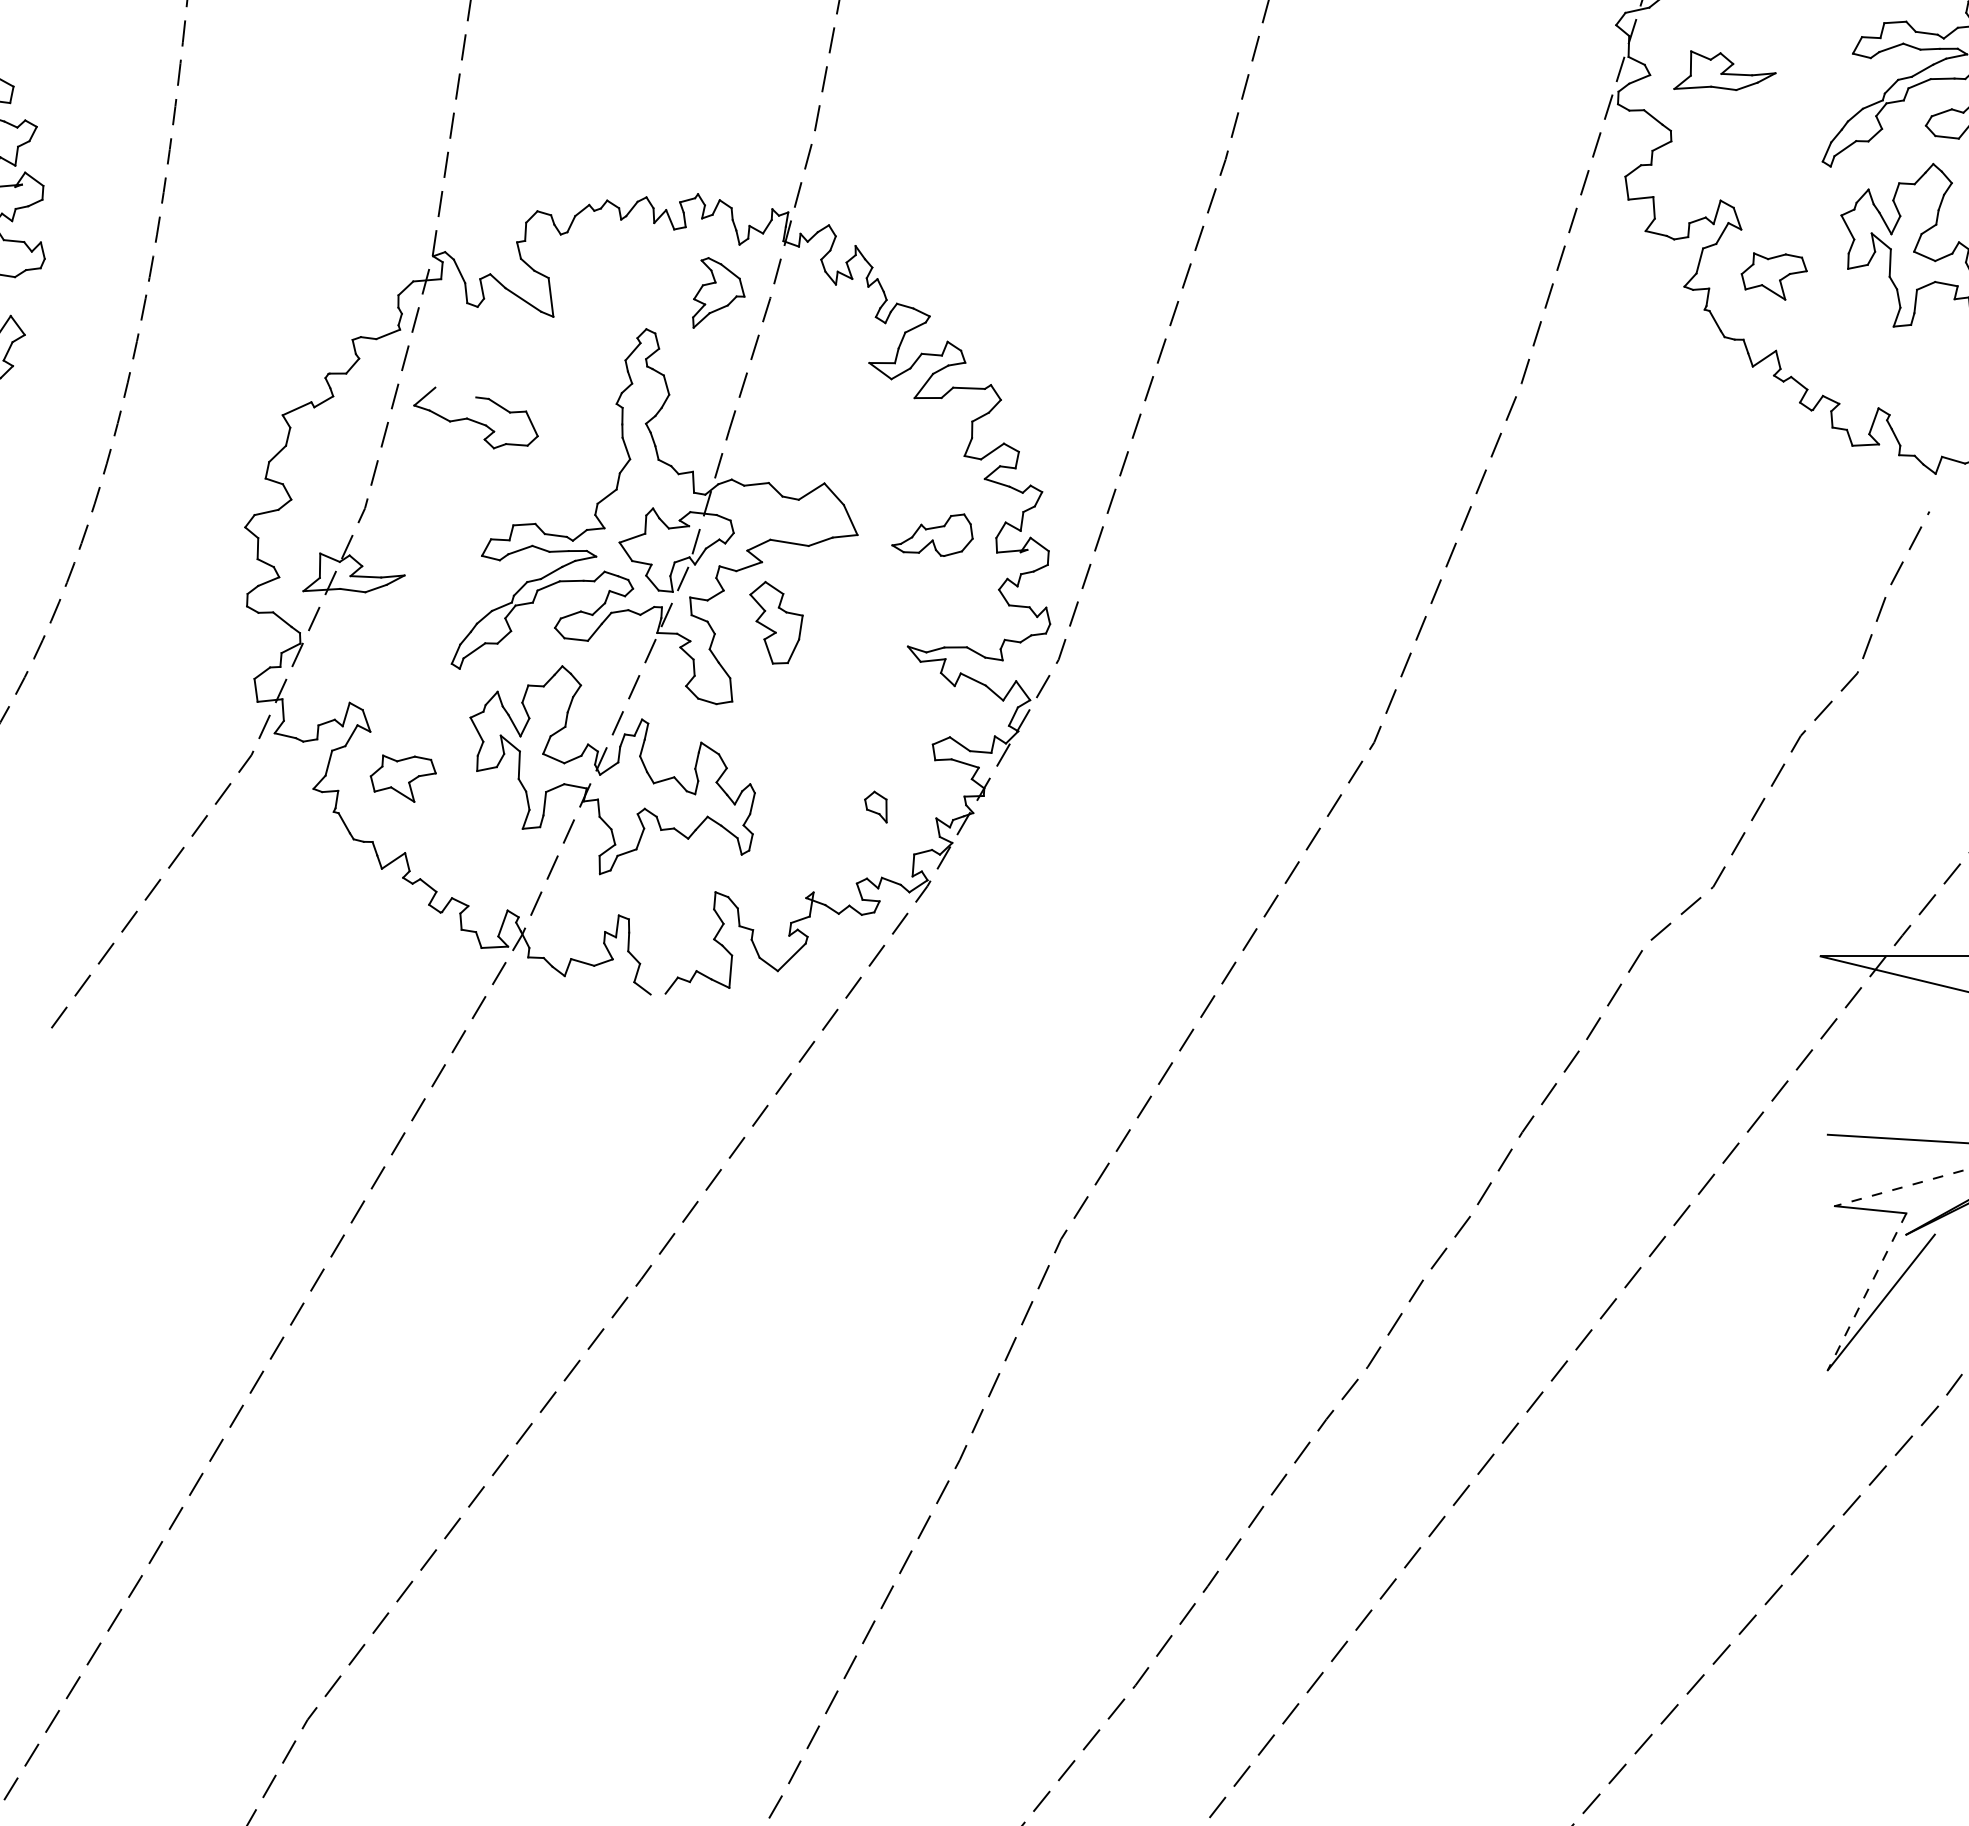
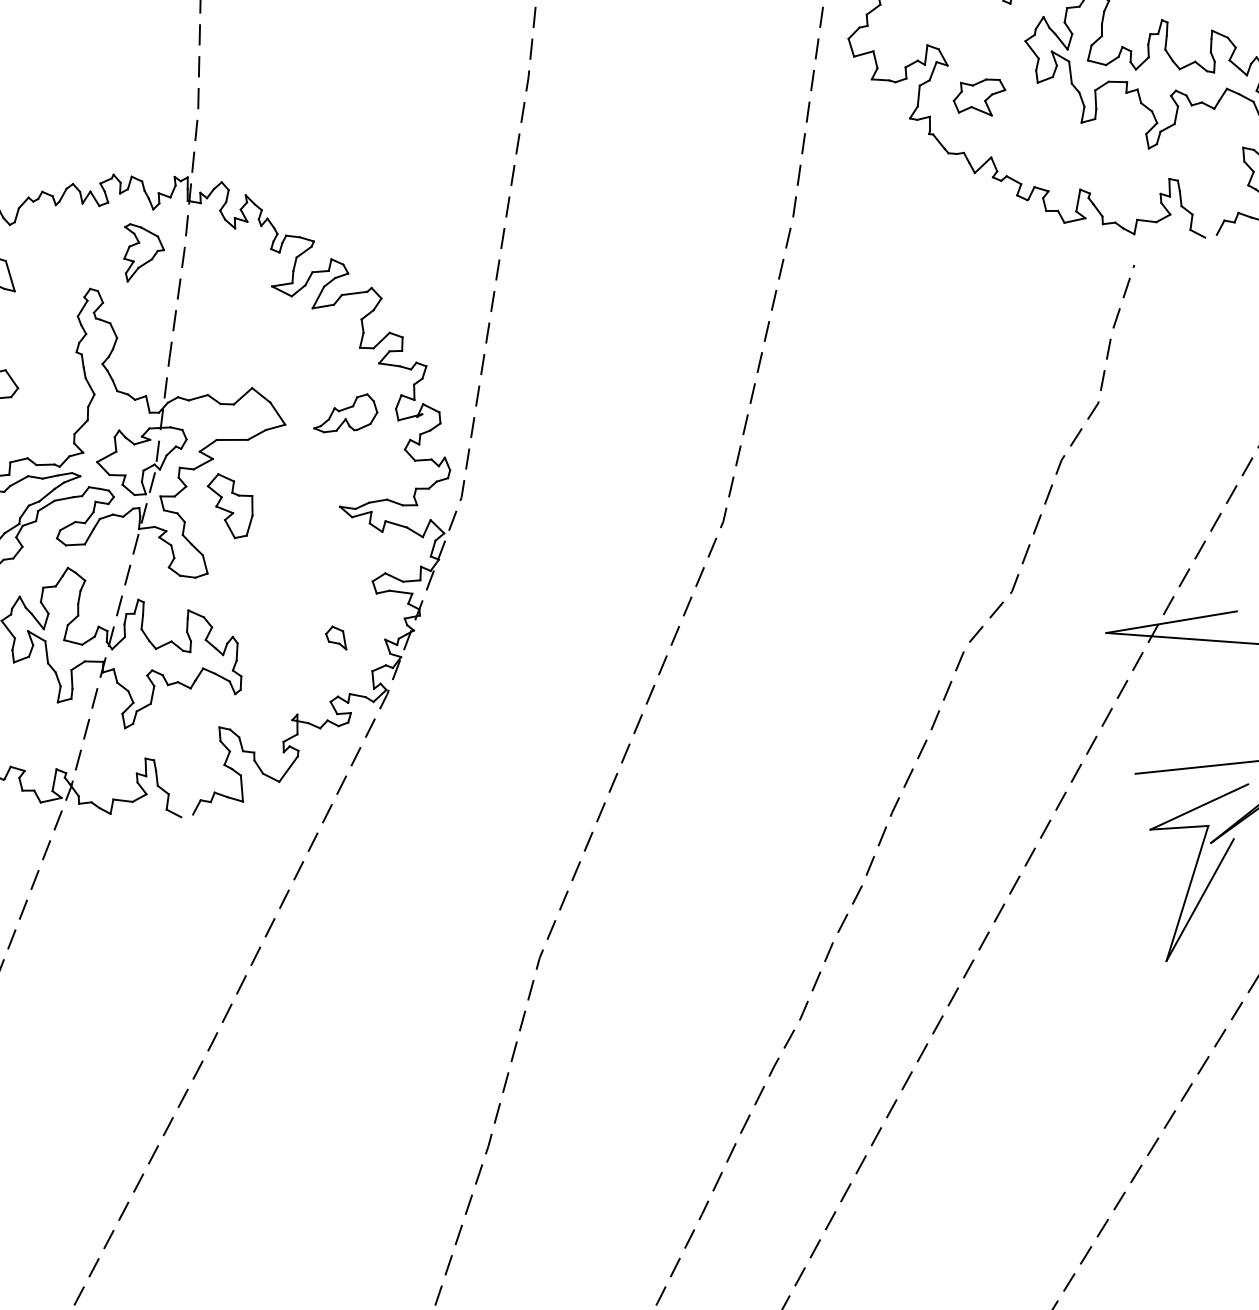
line: (1899, 1188) -> (1199, 807), dashed -> solid
line: (1867, 1291) -> (1187, 893), dashed -> solid

